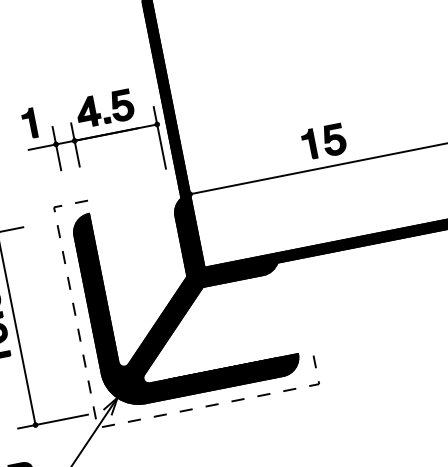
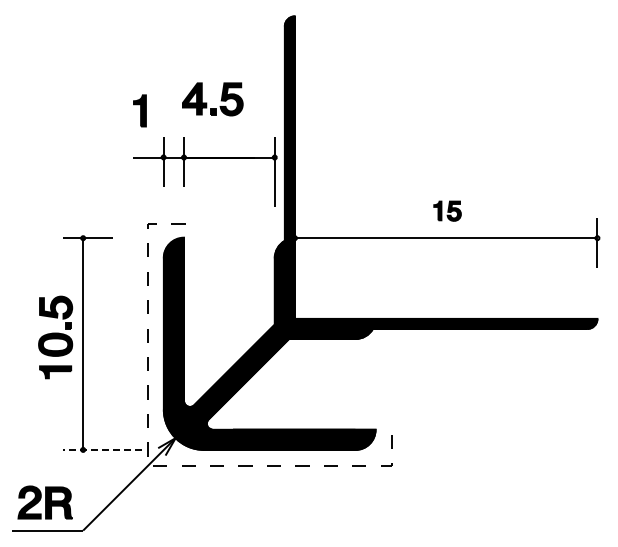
part: (100, 113) -> (207, 103), moved
part: (29, 123) -> (139, 110), moved
part: (324, 142) -> (447, 211), size x0.6
line: (52, 421) -> (101, 449), solid -> dashed

